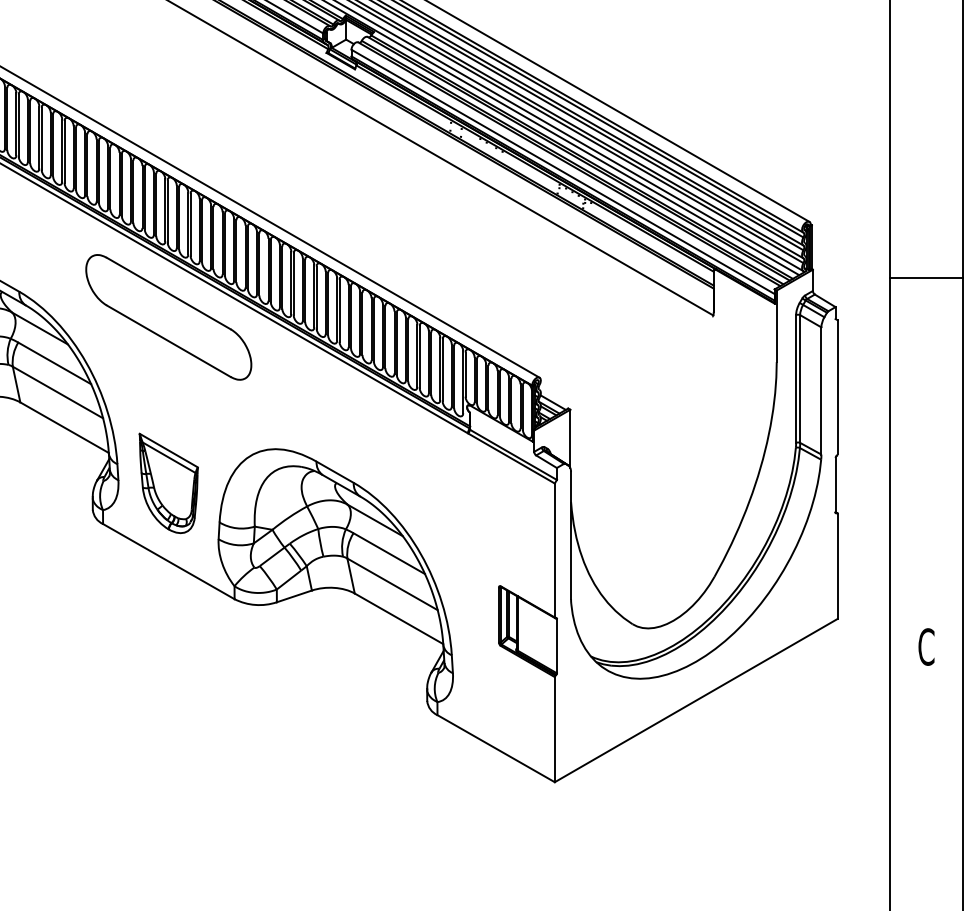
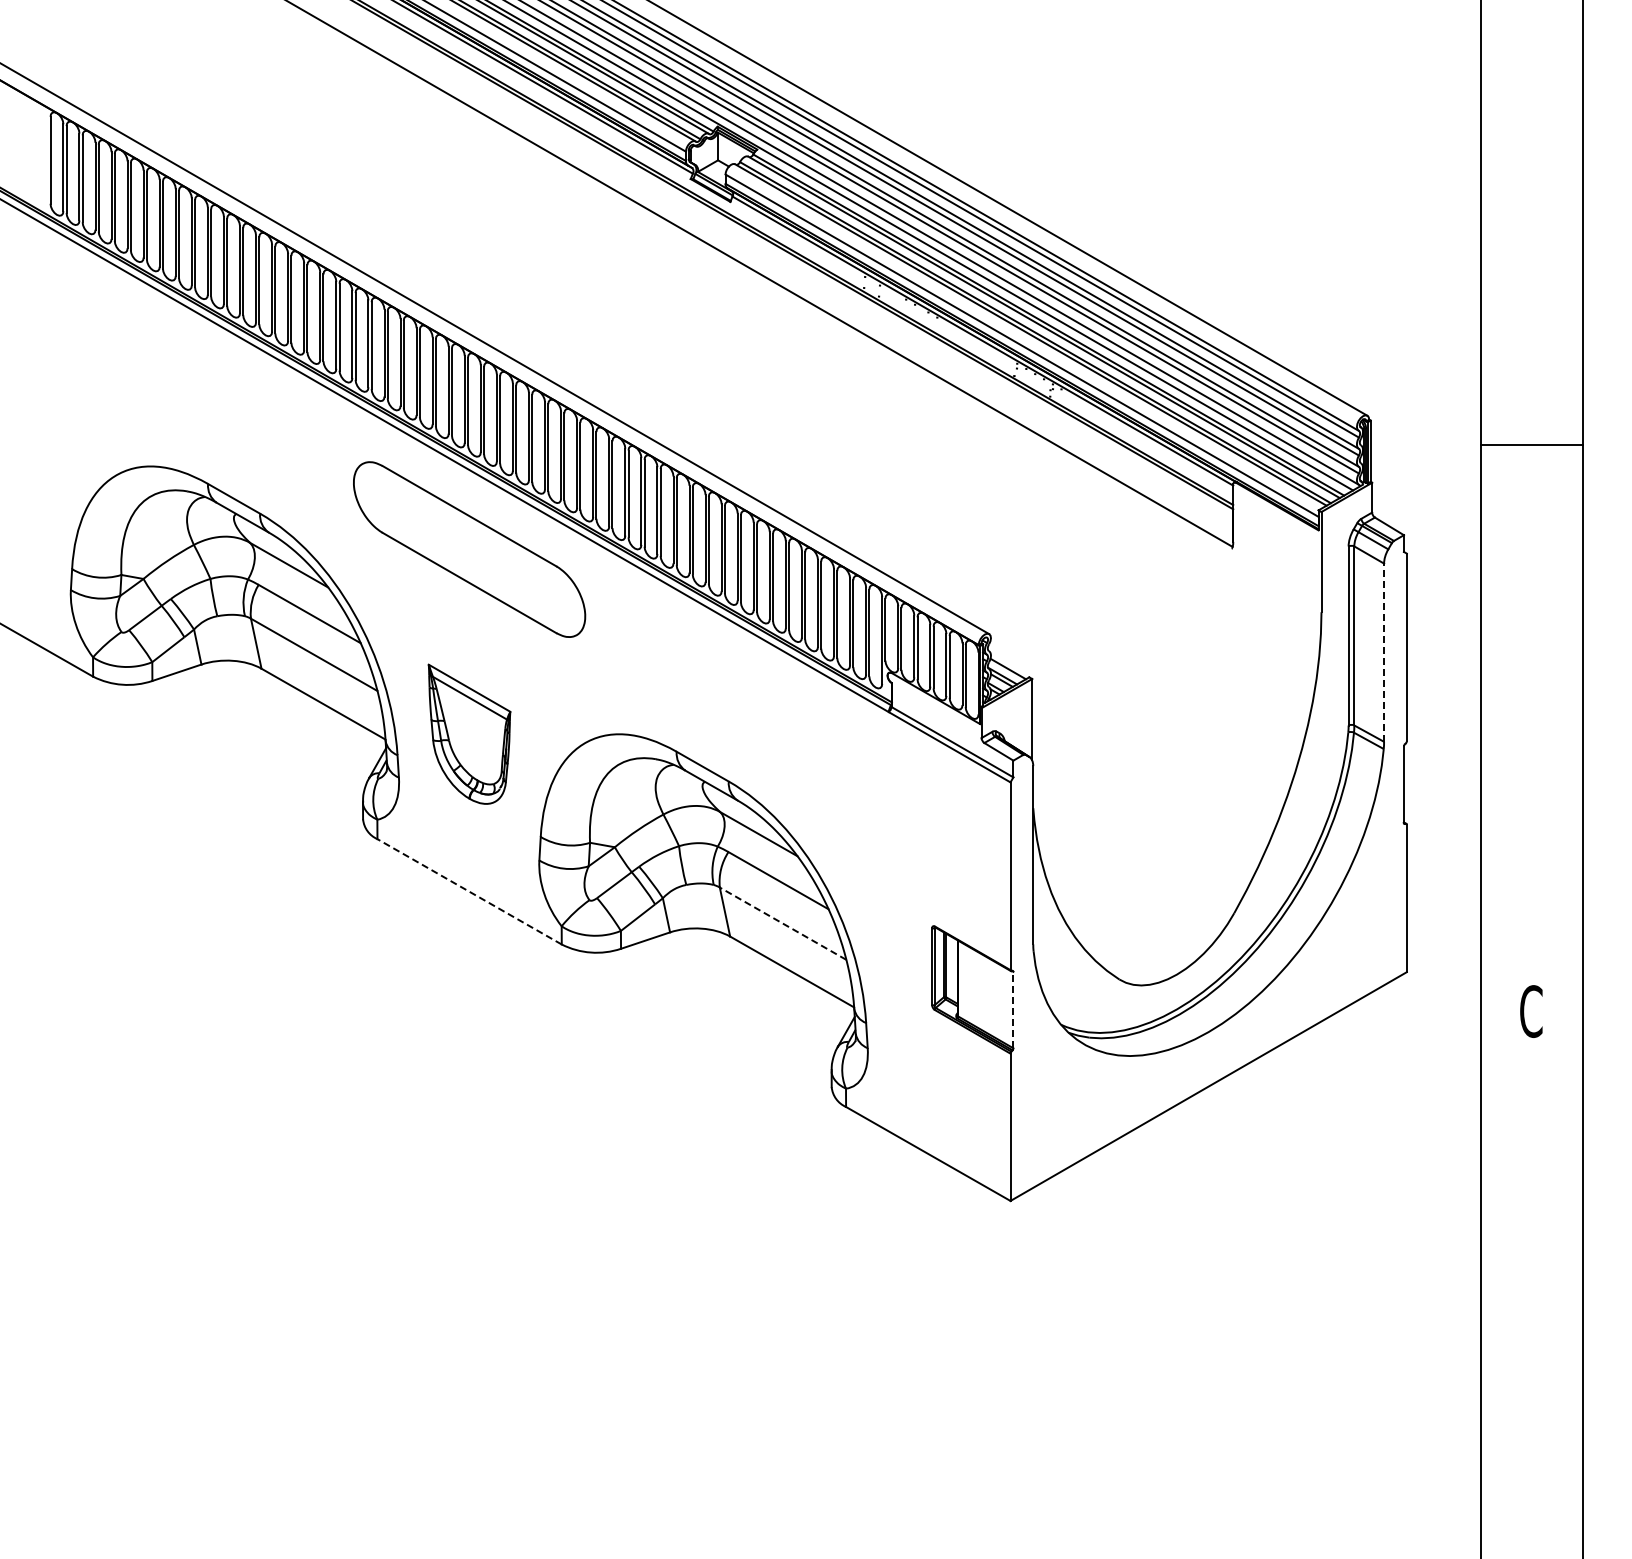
line: (926, 278) -> (1531, 445), moved
line: (821, 390) -> (1384, 652), solid -> dashed
part: (168, 482) -> (469, 733), moved
line: (168, 561) -> (469, 891), solid -> dashed
line: (392, 584) -> (783, 923), solid -> dashed
line: (556, 645) -> (1013, 1009), solid -> dashed

